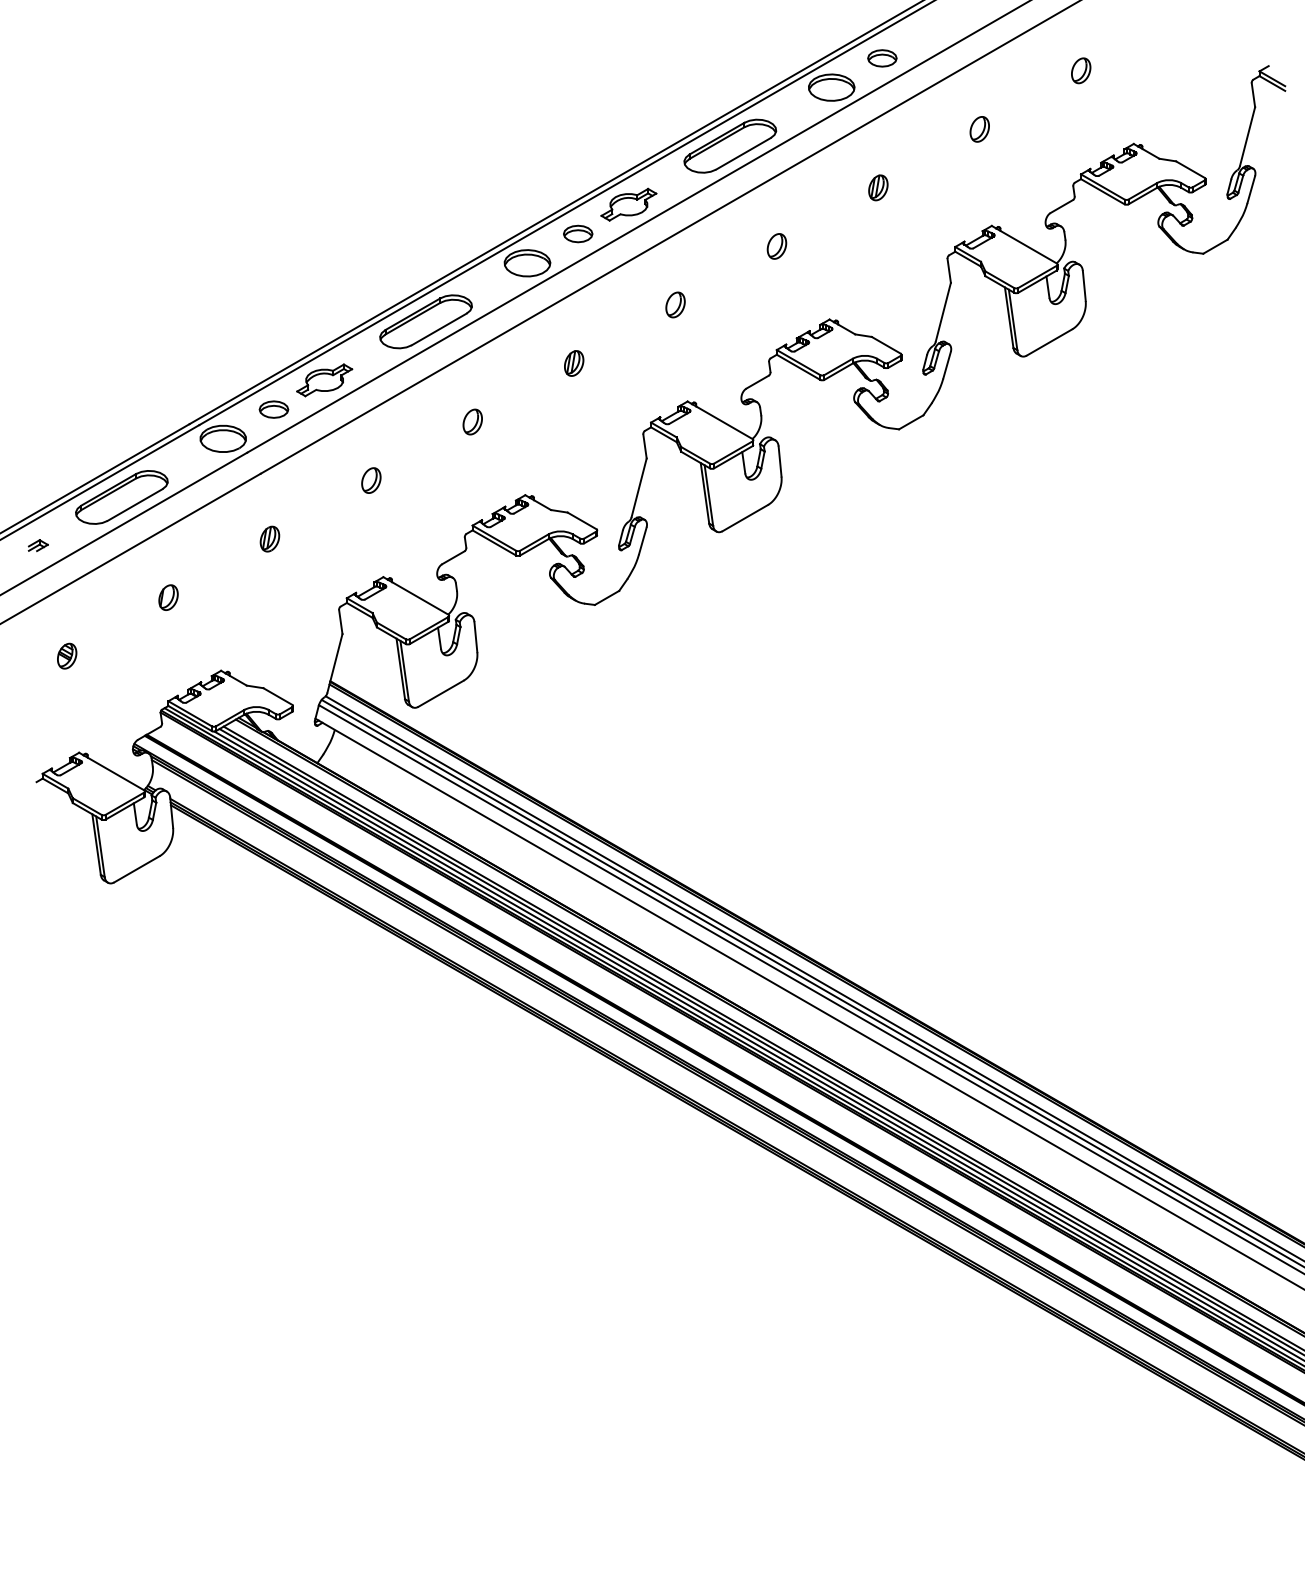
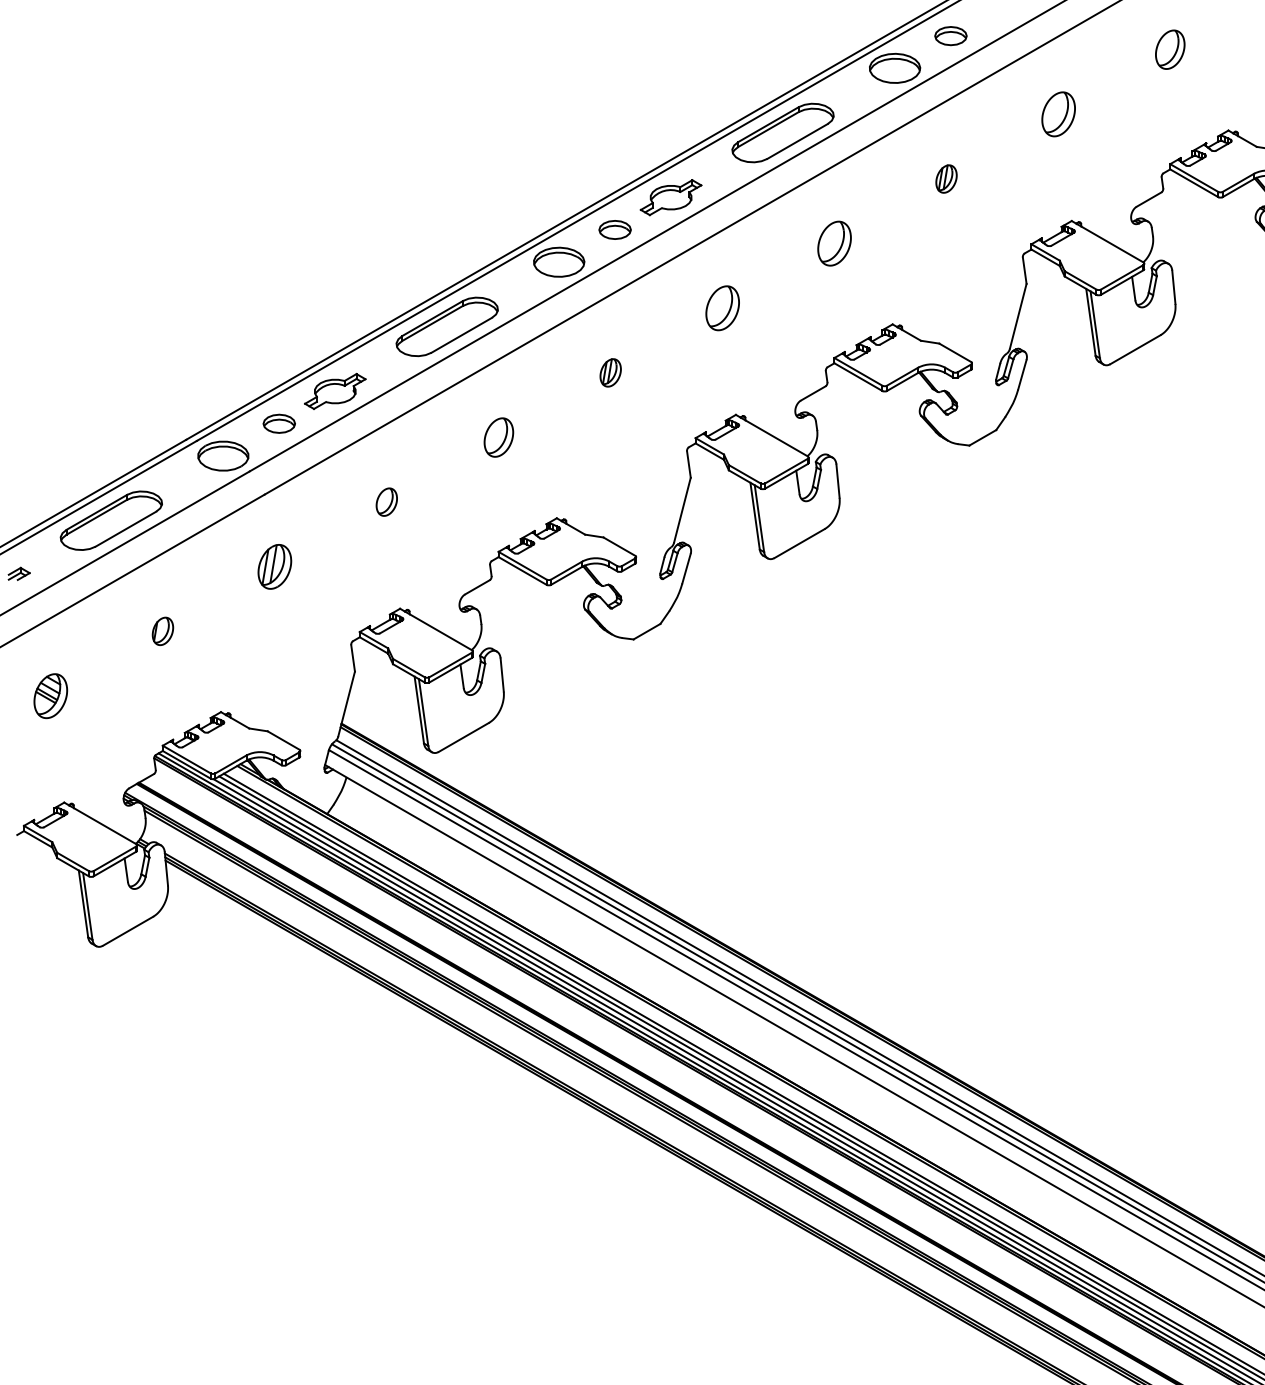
part: (1081, 70) -> (1170, 49), size x1.4
part: (979, 129) -> (1058, 114), size x1.6
part: (776, 246) -> (834, 243), size x1.6
part: (675, 304) -> (722, 307), size x1.6
part: (472, 421) -> (498, 436), size x1.4
part: (269, 538) -> (274, 566), size x1.6
part: (67, 655) -> (51, 695), size x1.6

